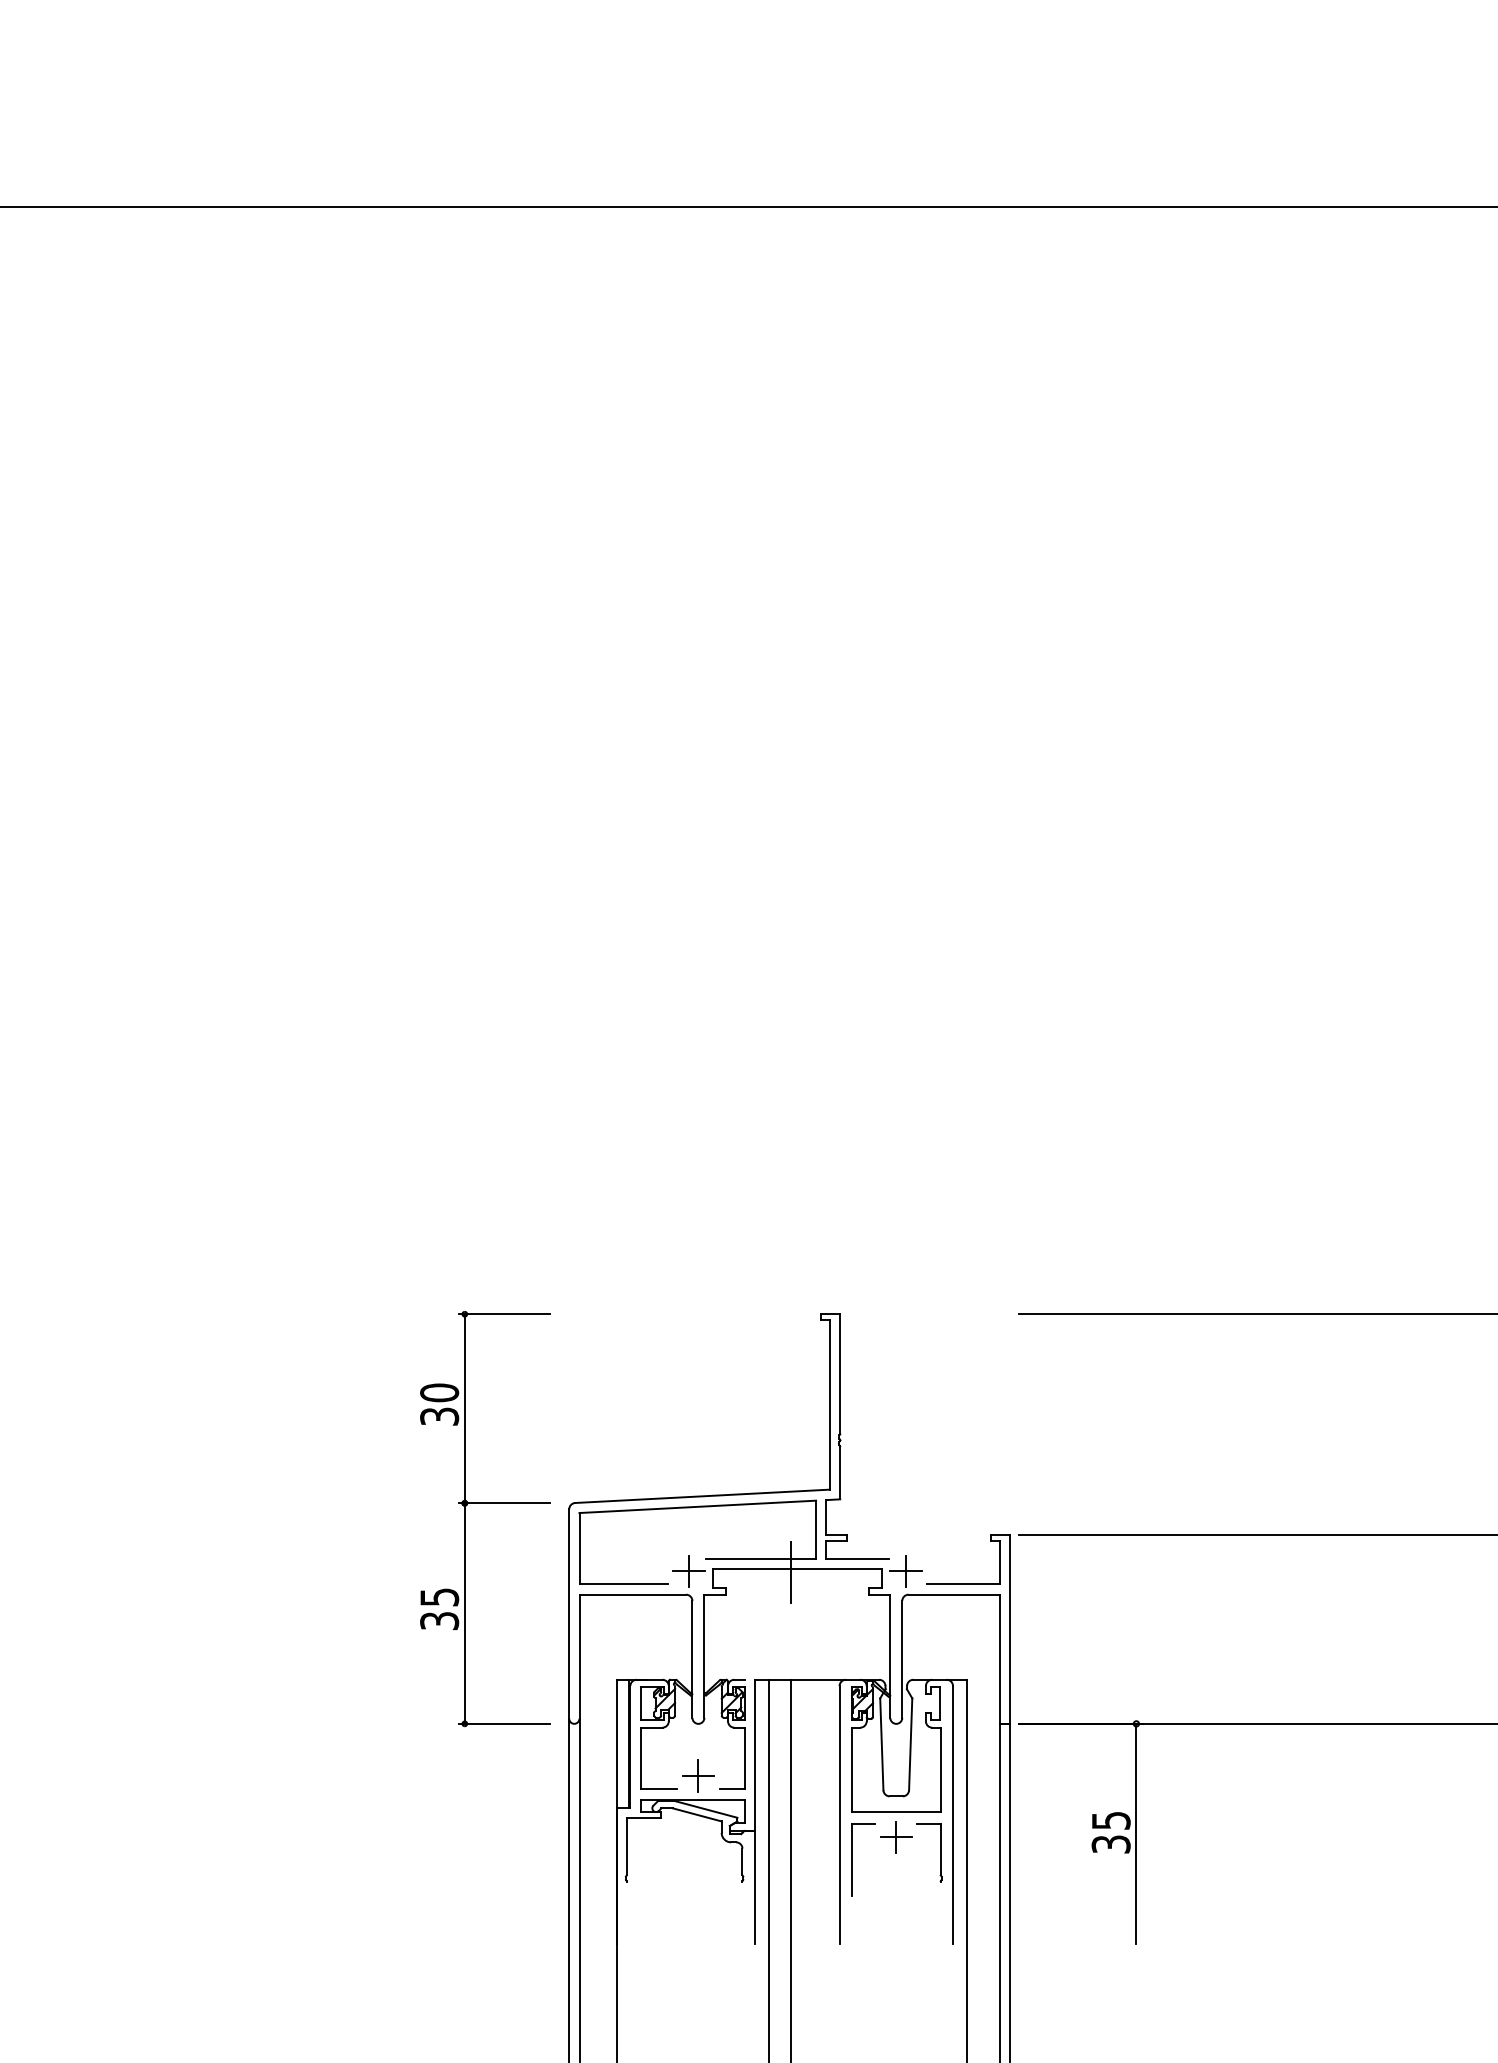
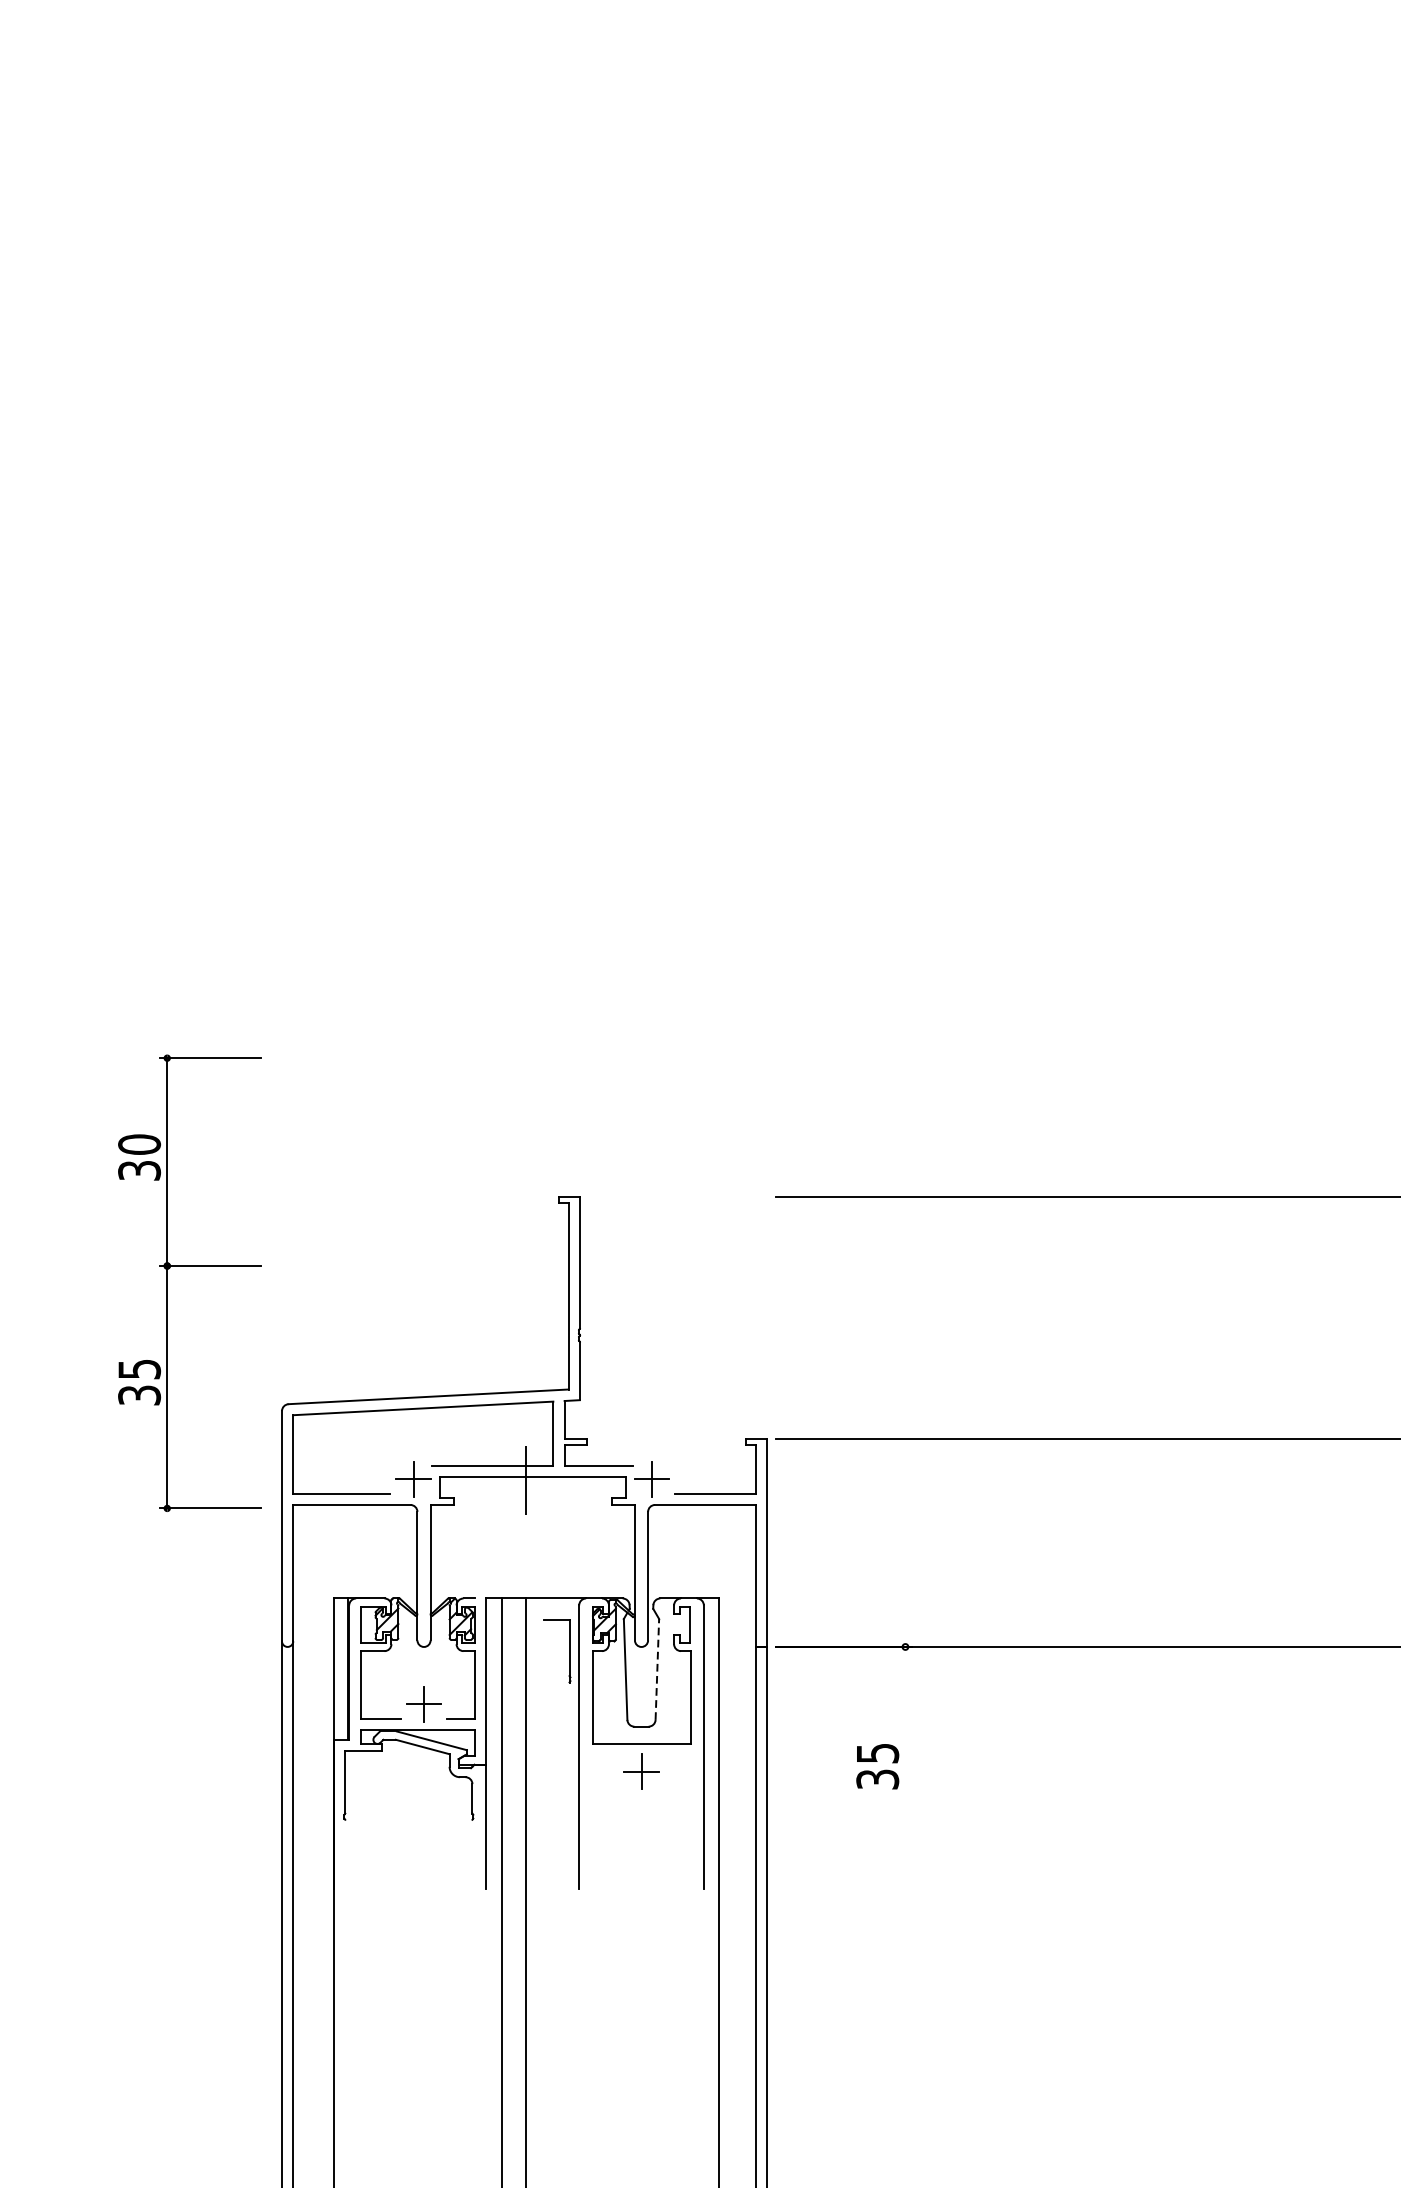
part: (485, 1503) -> (189, 1266), moved
line: (910, 1744) -> (657, 1669), solid -> dashed
line: (1136, 1833) -> (905, 1767), removed
part: (940, 1852) -> (569, 1650), moved
part: (852, 1859) -> (593, 1796), removed

